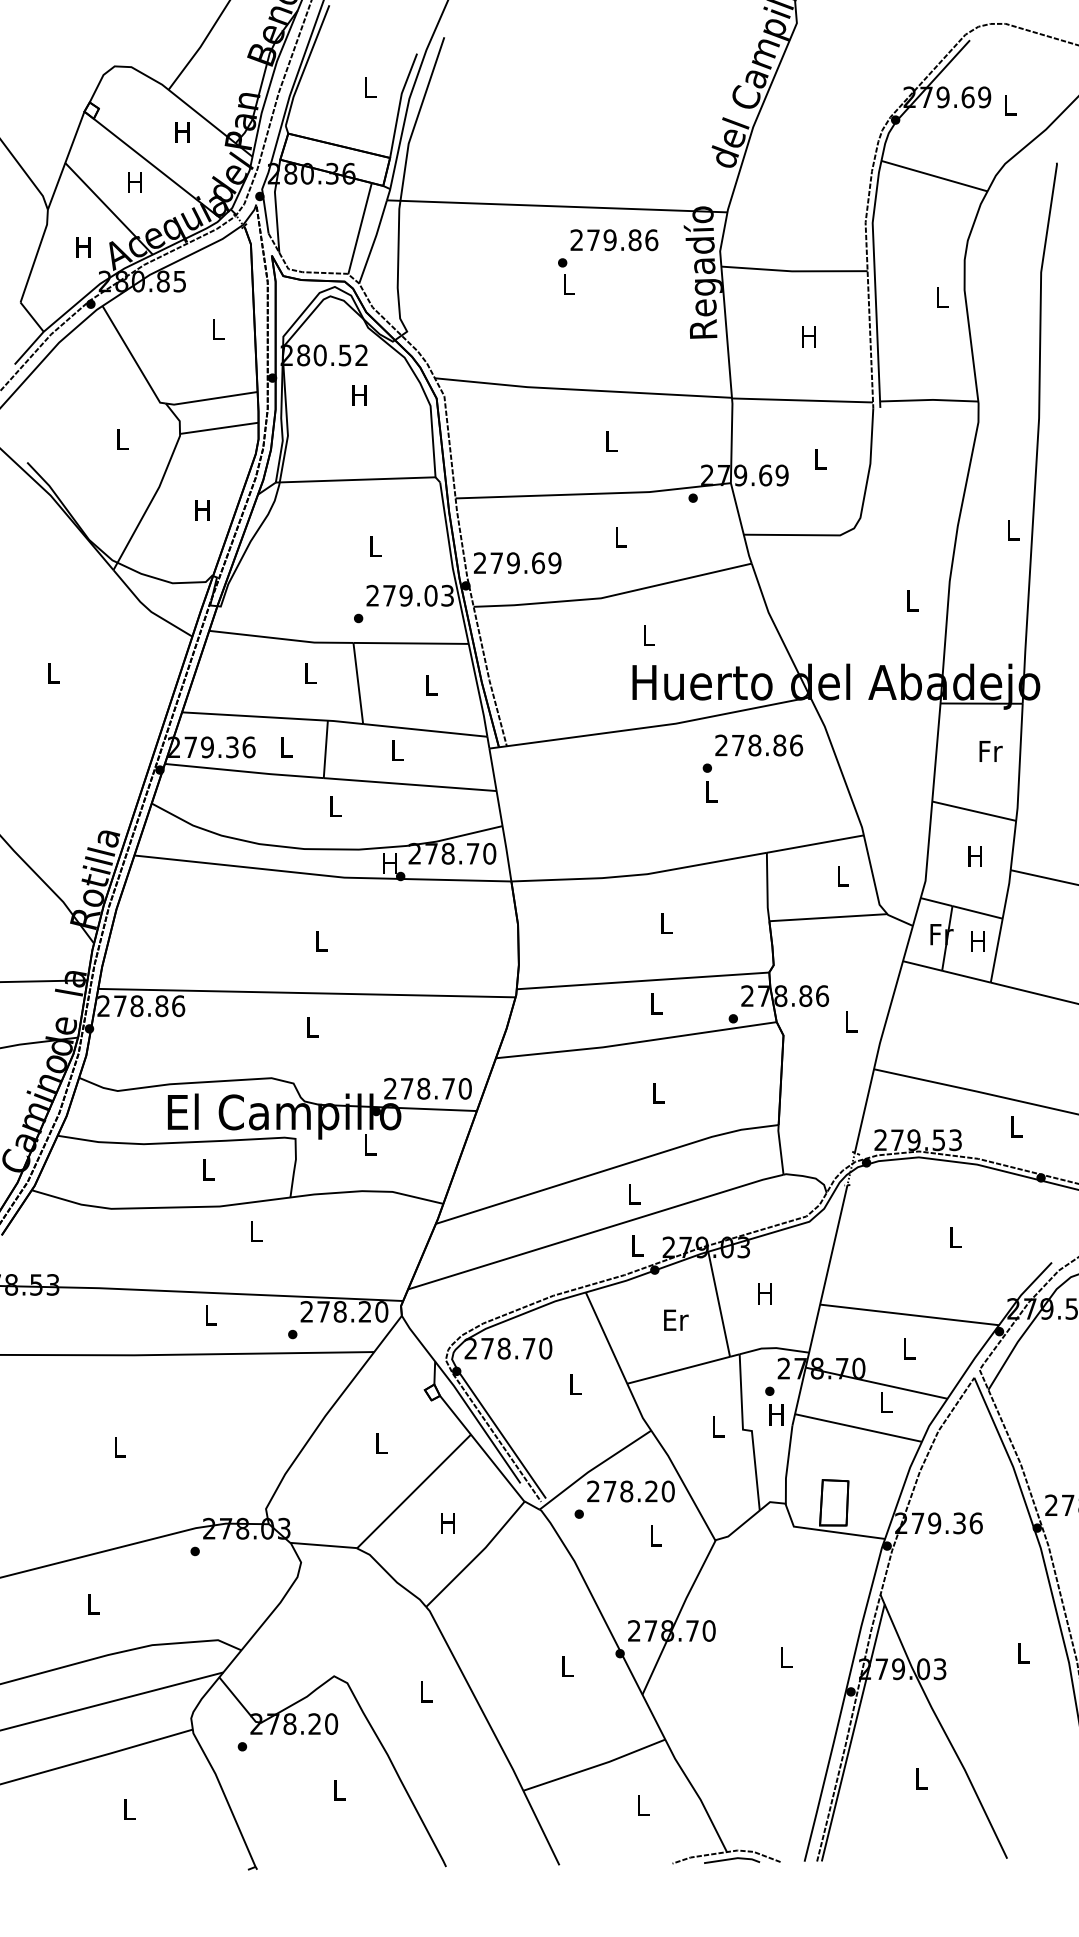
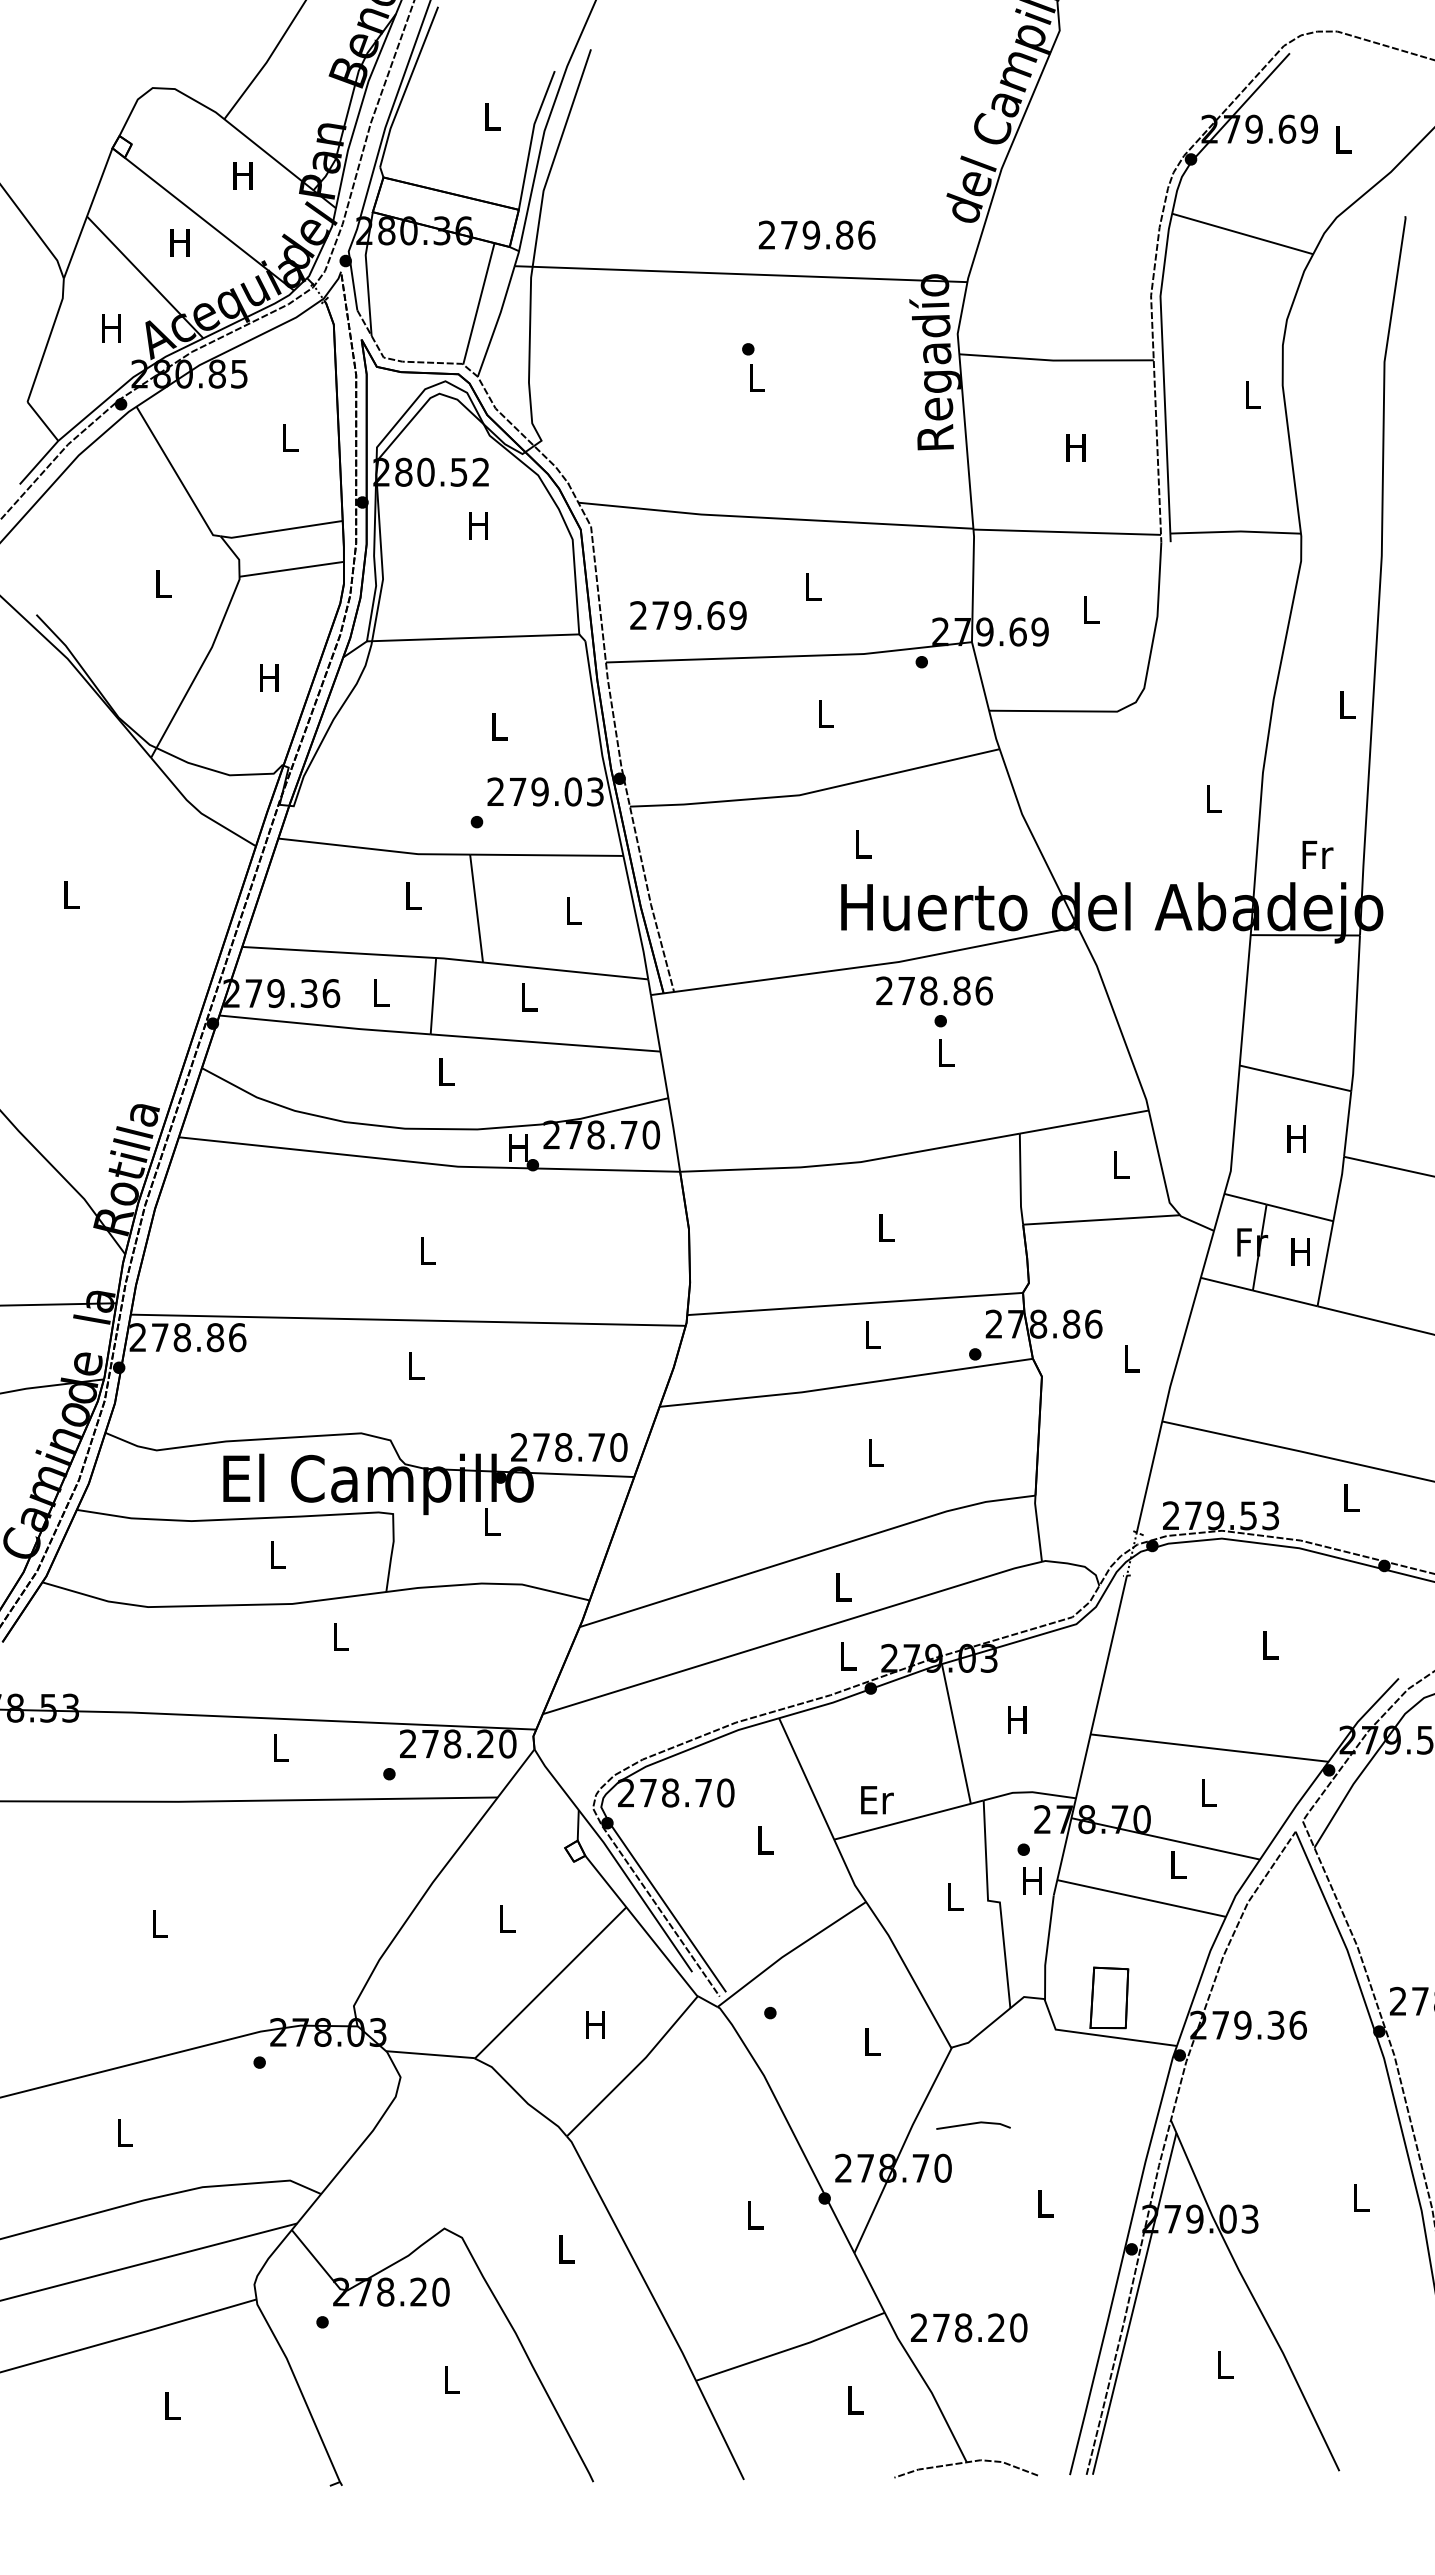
text: (613, 239) -> (816, 234), moved
text: (517, 563) -> (688, 615), moved
text: (759, 745) -> (934, 990), moved
text: (990, 751) -> (1317, 854), moved
text: (676, 1320) -> (877, 1800), moved
text: (631, 1491) -> (969, 2327), moved
line: (732, 1859) -> (973, 2124), moved

